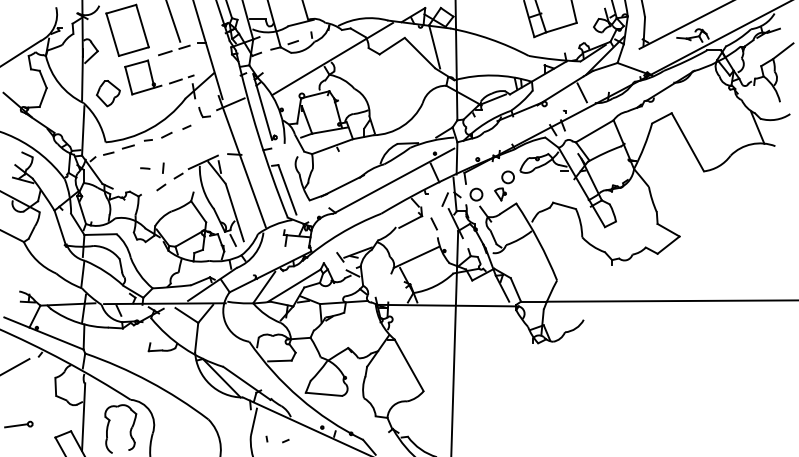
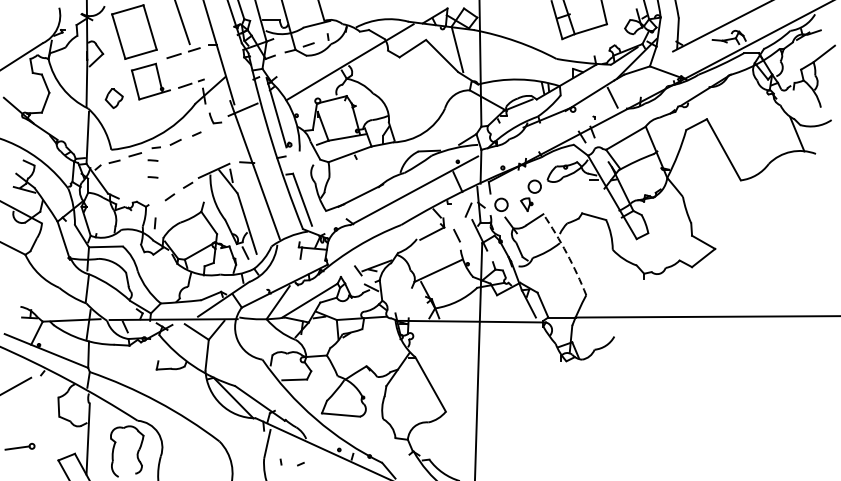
part: (108, 93) -> (114, 98), size x0.7
arc: (145, 152) -> (153, 160), added
line: (163, 167) -> (155, 222), moved
arc: (538, 240) -> (566, 253), solid -> dashed

